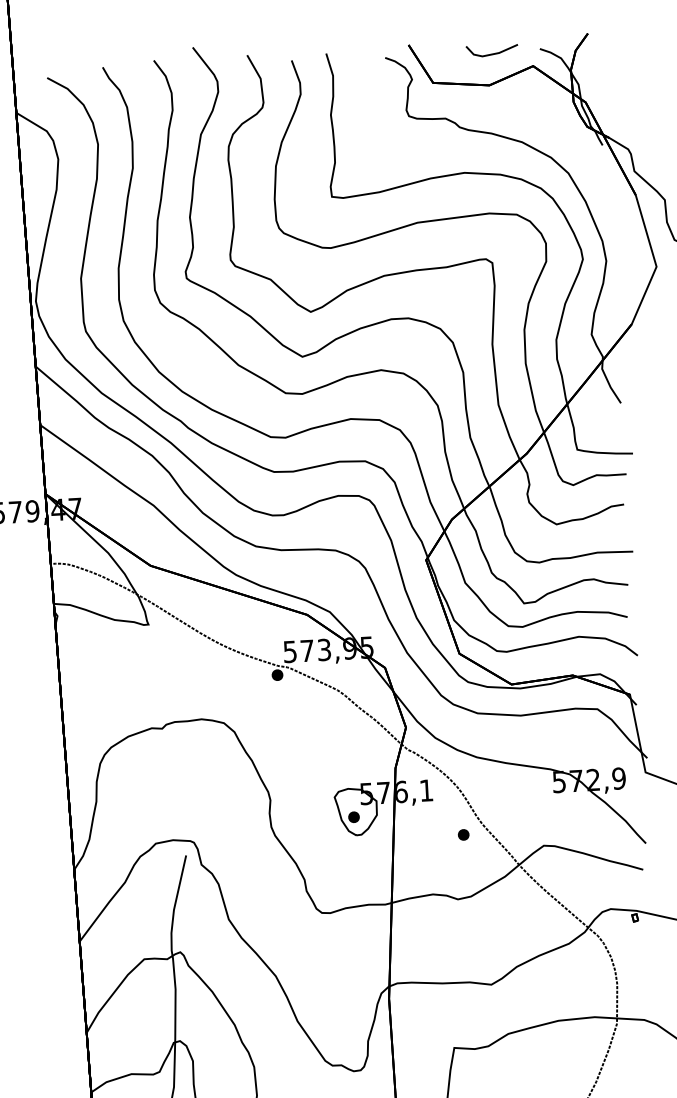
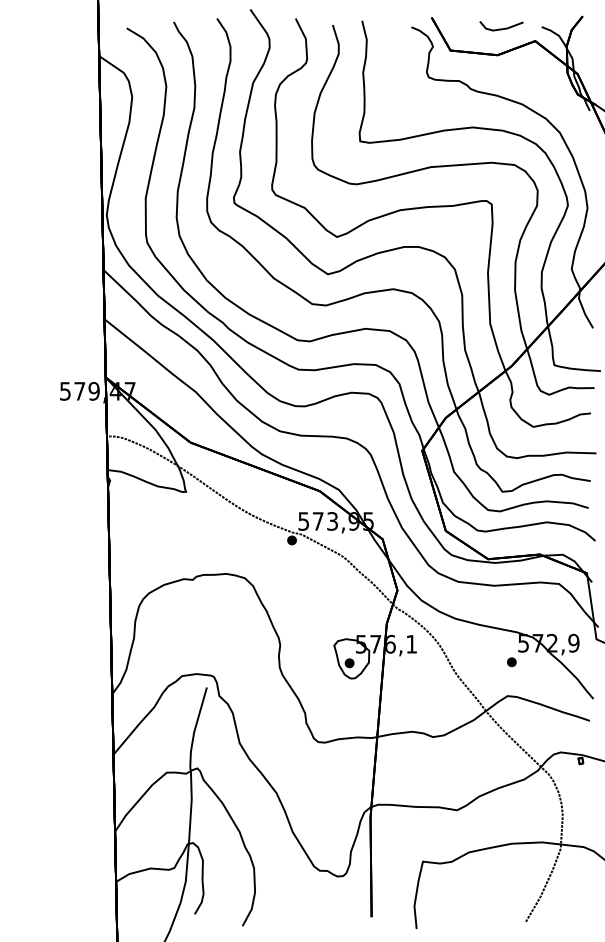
part: (463, 835) -> (511, 662), moved

